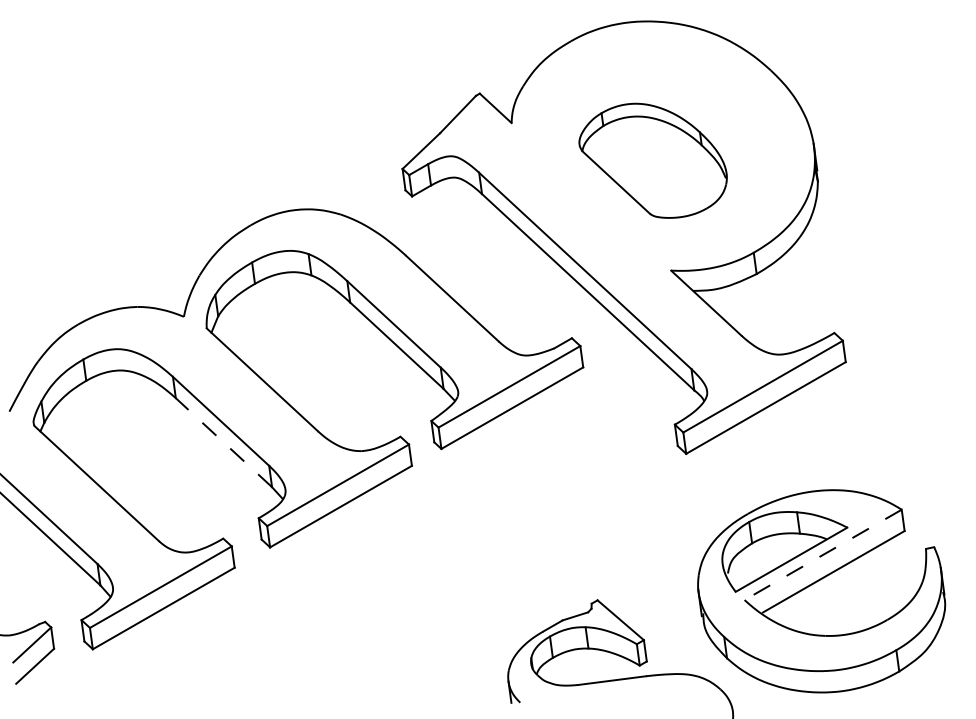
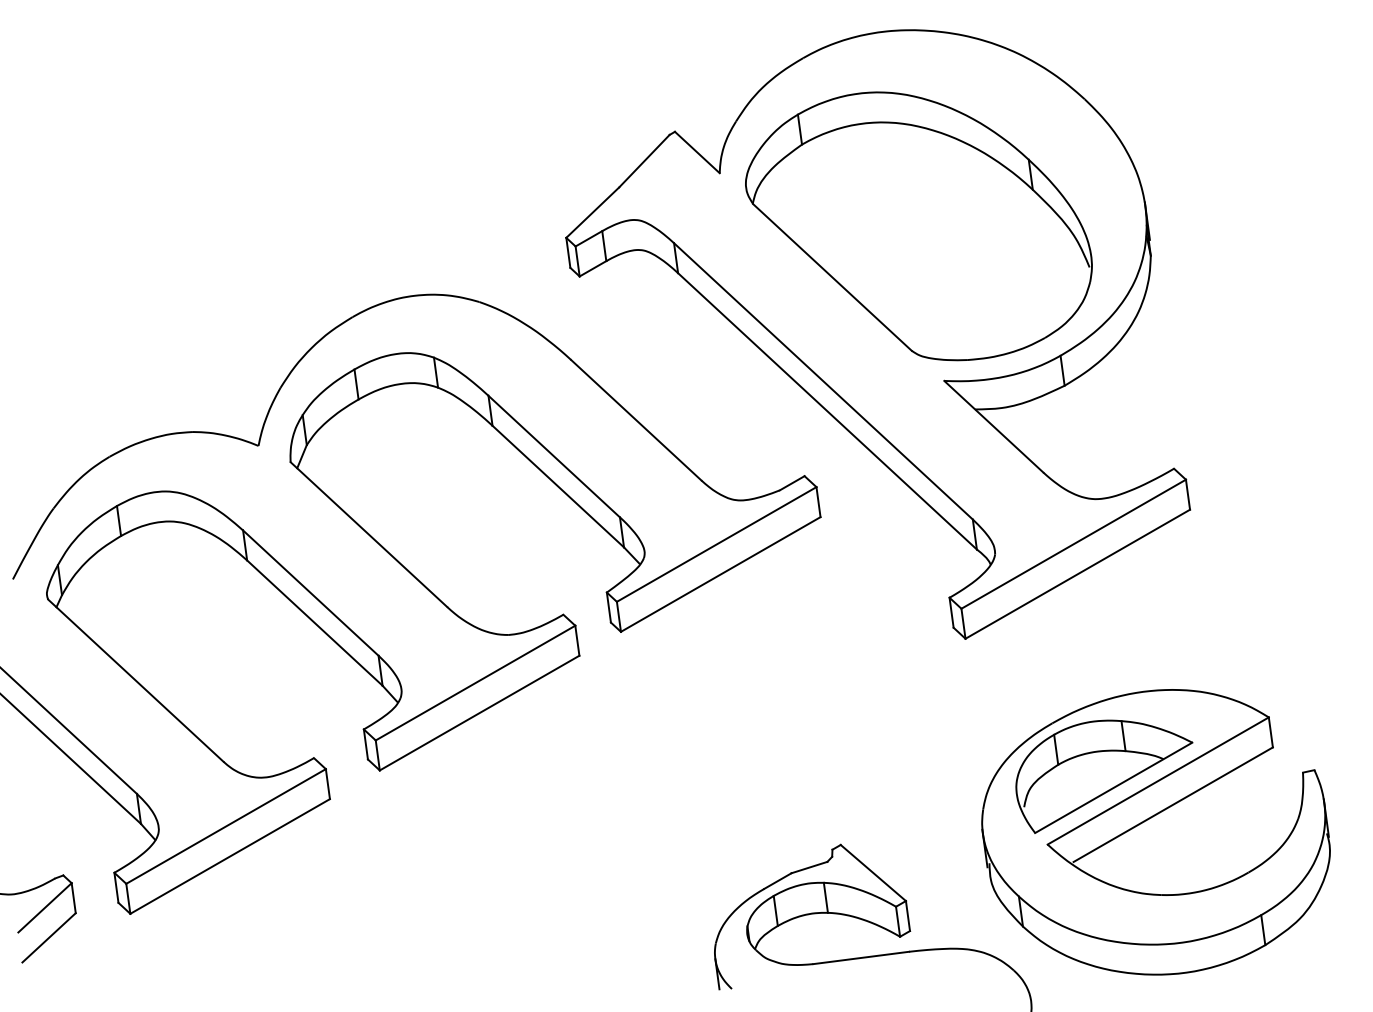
part: (652, 160) -> (918, 226), size x1.67
line: (223, 442) -> (314, 622), dashed -> solid
line: (823, 554) -> (1158, 780), dashed -> solid

